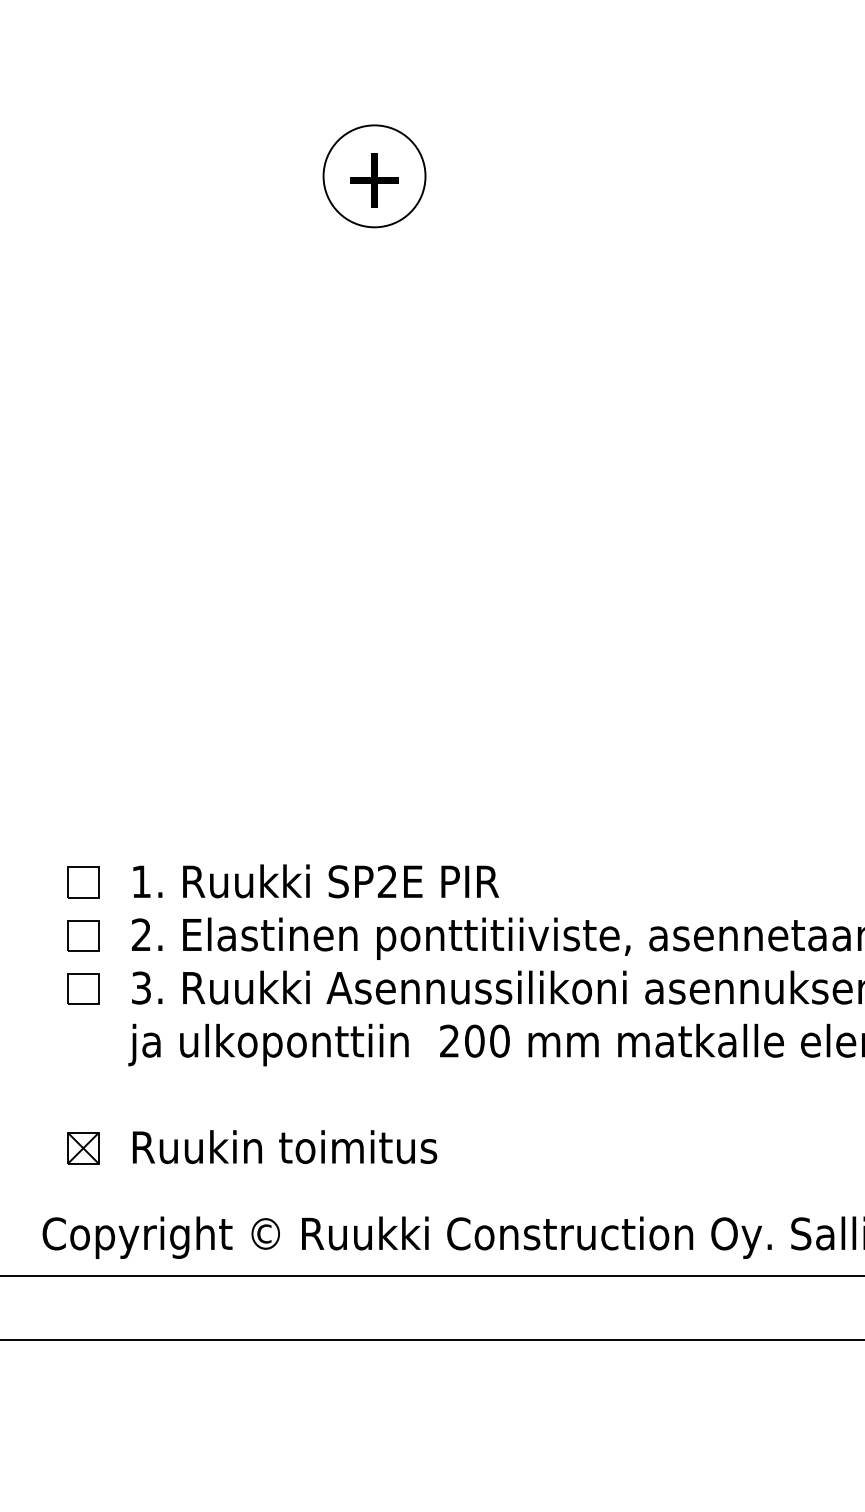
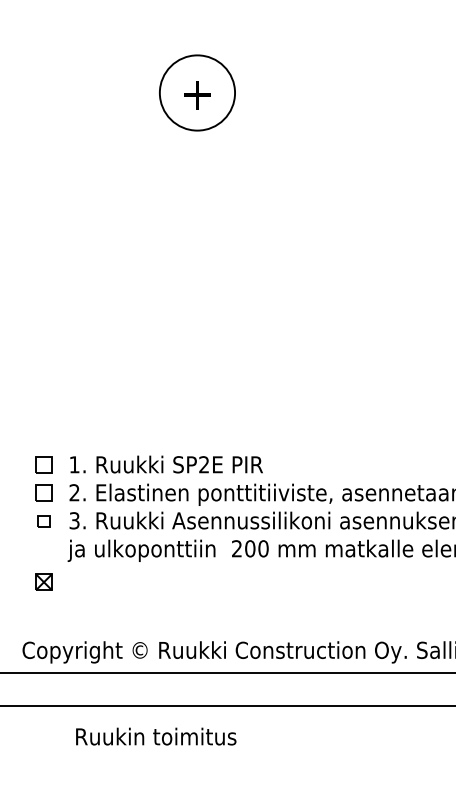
circle: (374, 175) -> (197, 92), size x1.4
part: (82, 987) -> (43, 520), size x0.7
part: (82, 1146) -> (43, 581), moved
text: (285, 1146) -> (156, 736), moved

